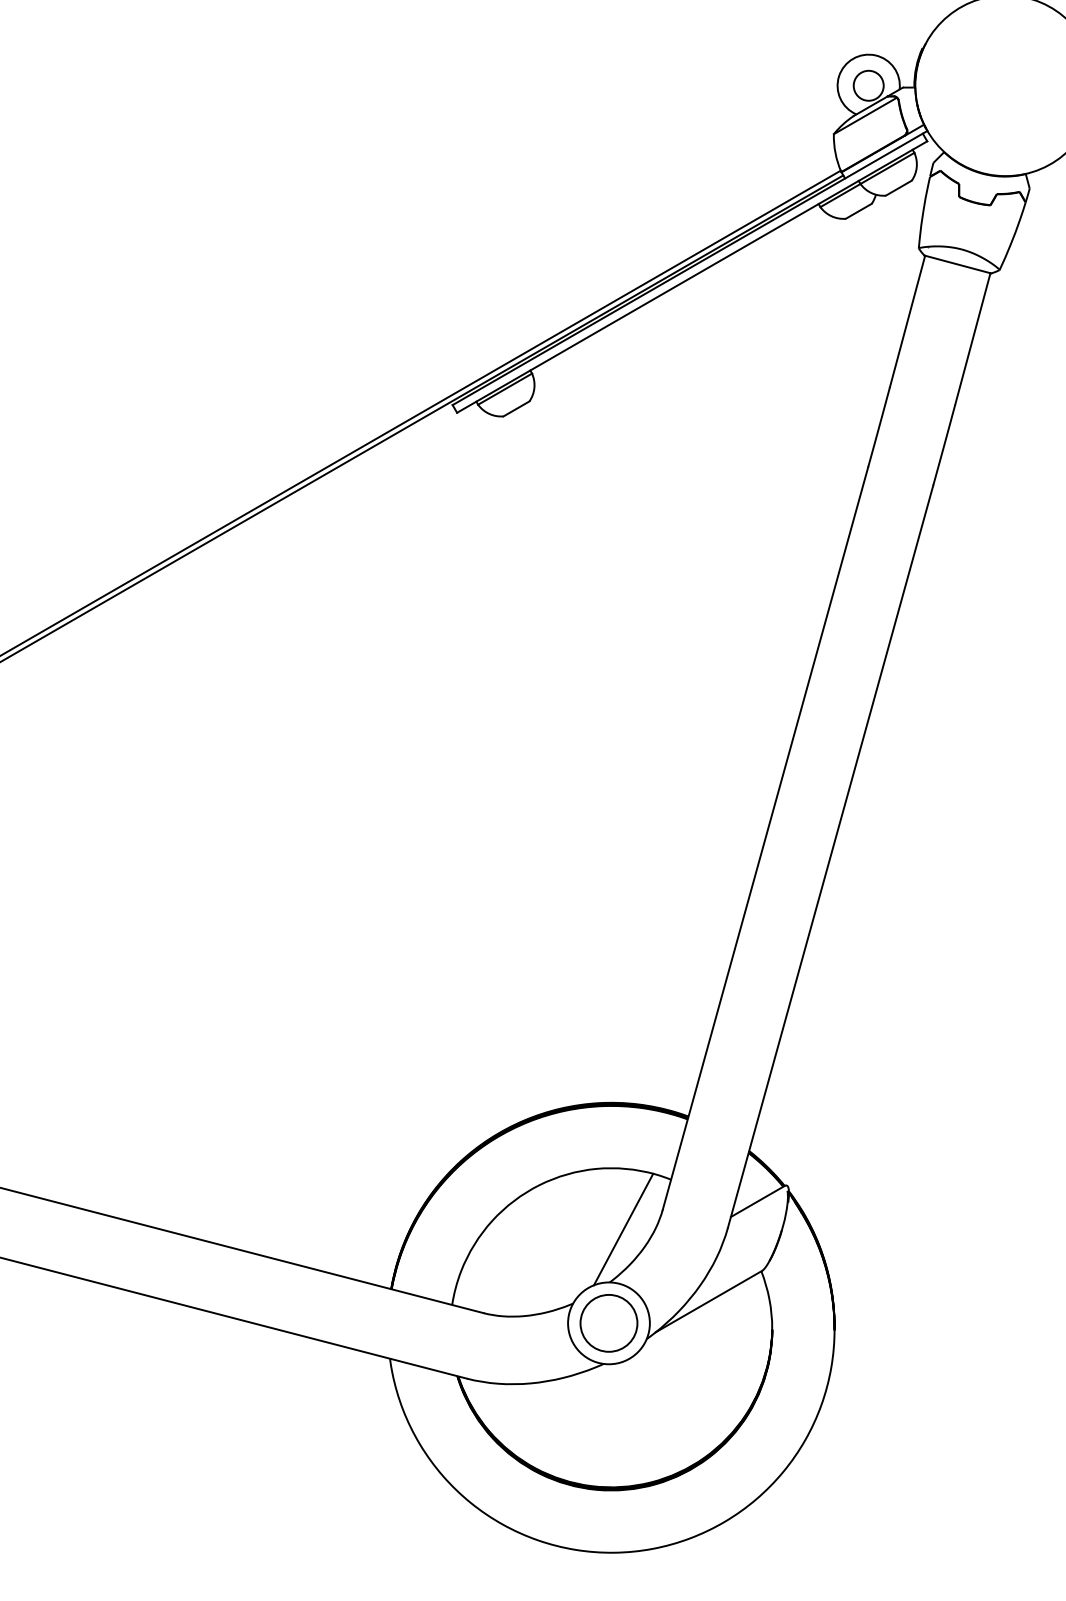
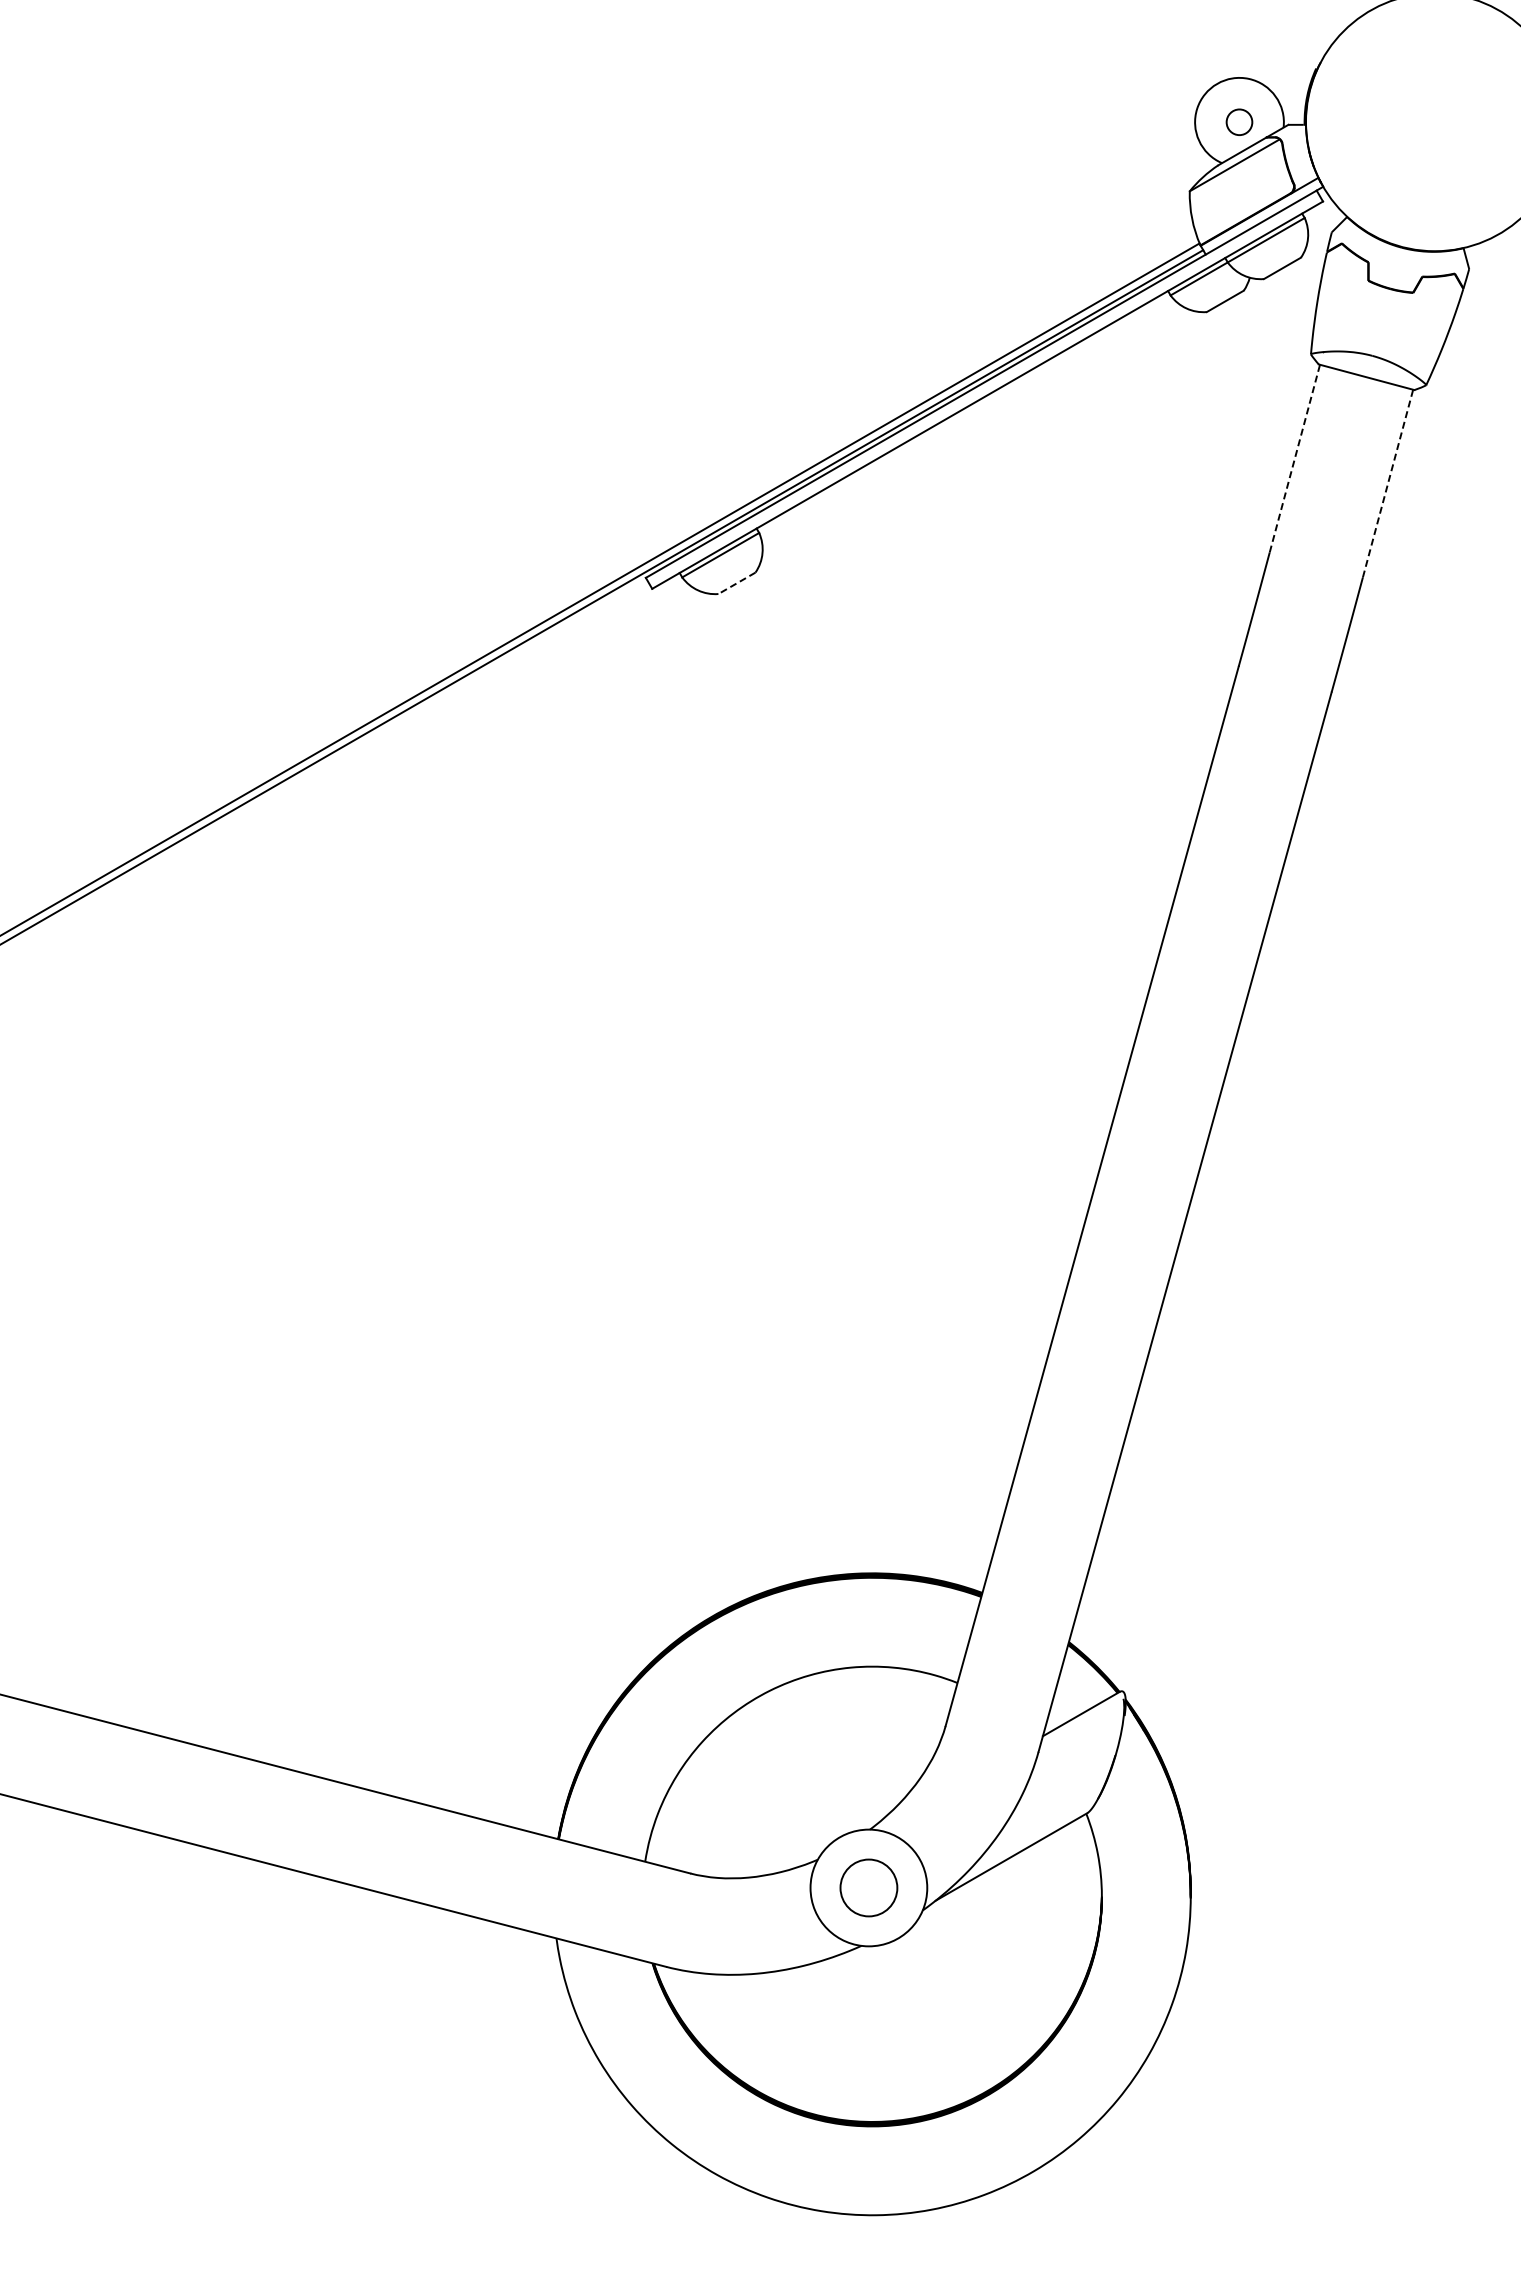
circle: (868, 85) -> (1239, 121), size x0.6
line: (907, 321) -> (1295, 458), solid -> dashed
line: (973, 338) -> (1388, 483), solid -> dashed
line: (516, 409) -> (736, 583), solid -> dashed
line: (623, 1229) -> (889, 1753), removed
circle: (608, 1323) -> (868, 1887), size x0.7

